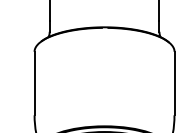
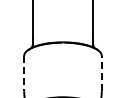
line: (35, 83) -> (24, 73), solid -> dashed
line: (174, 83) -> (101, 73), solid -> dashed

